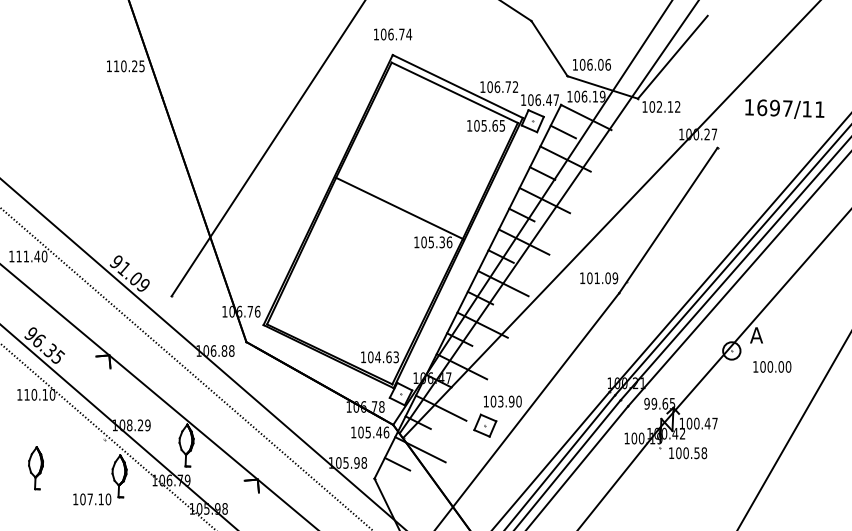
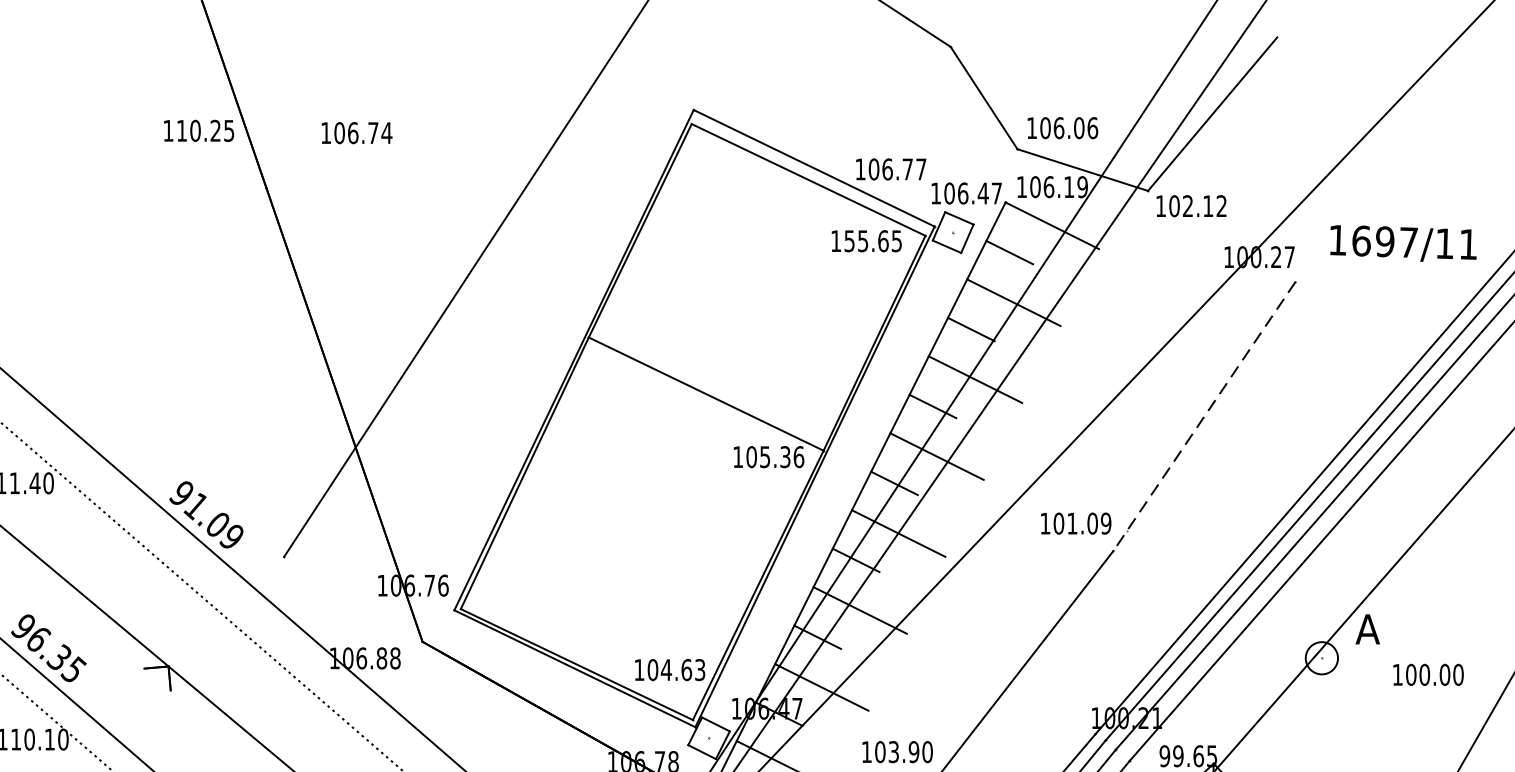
text: (393, 34) -> (357, 133), moved
text: (515, 86) -> (921, 168), 106.72 -> 106.77
text: (784, 108) -> (1402, 242), moved
text: (476, 125) -> (848, 240), 105.65 -> 155.65
line: (668, 220) -> (1204, 416), solid -> dashed
text: (772, 366) -> (1428, 674), moved

